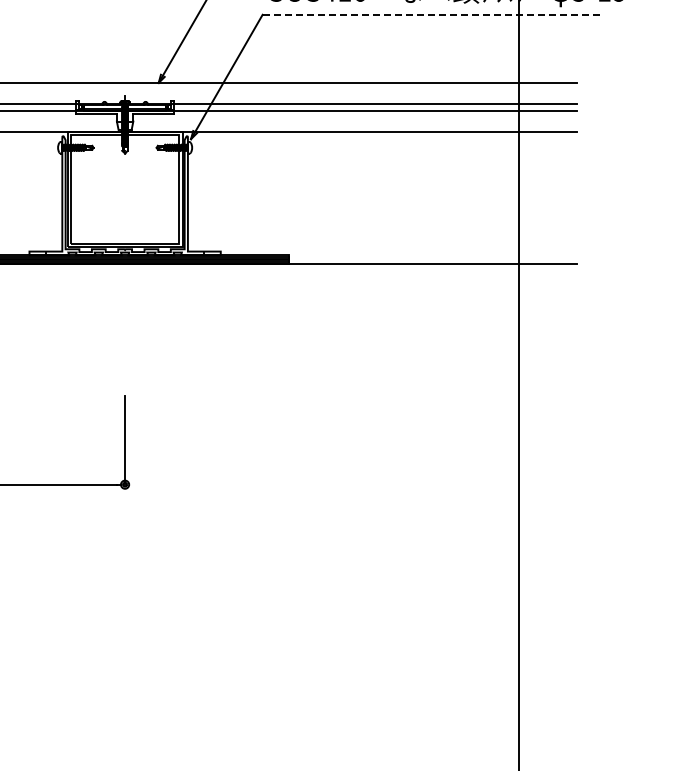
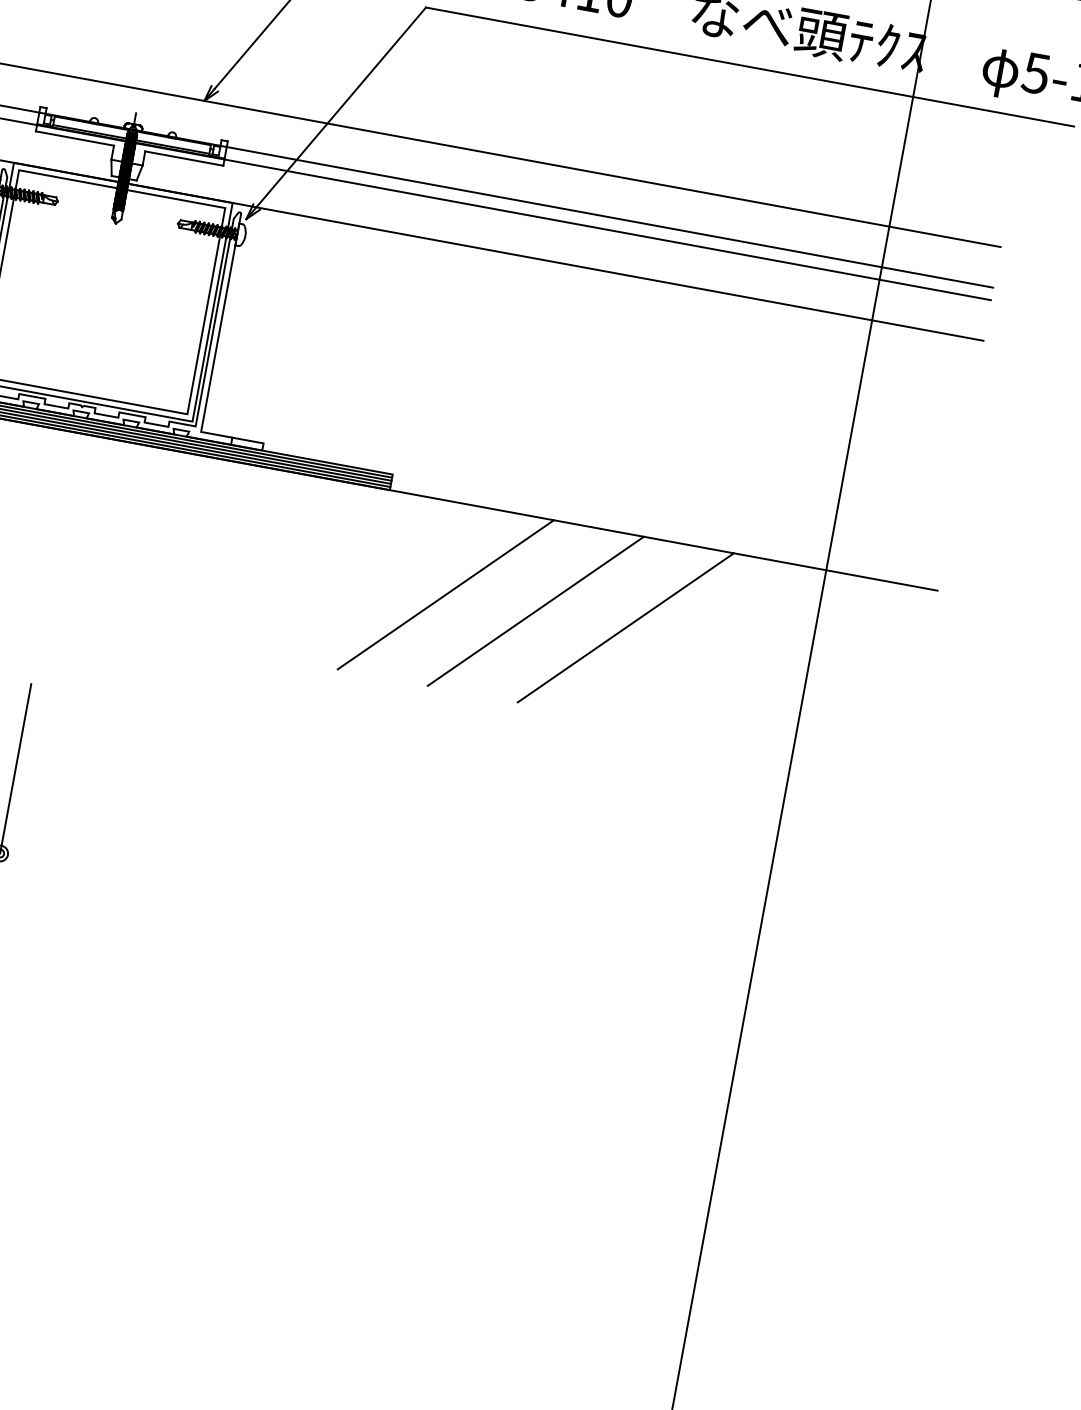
line: (433, 14) -> (751, 66), dashed -> solid
line: (327, 311) -> (445, 594), added
line: (374, 311) -> (535, 611), added
line: (422, 311) -> (626, 627), added

